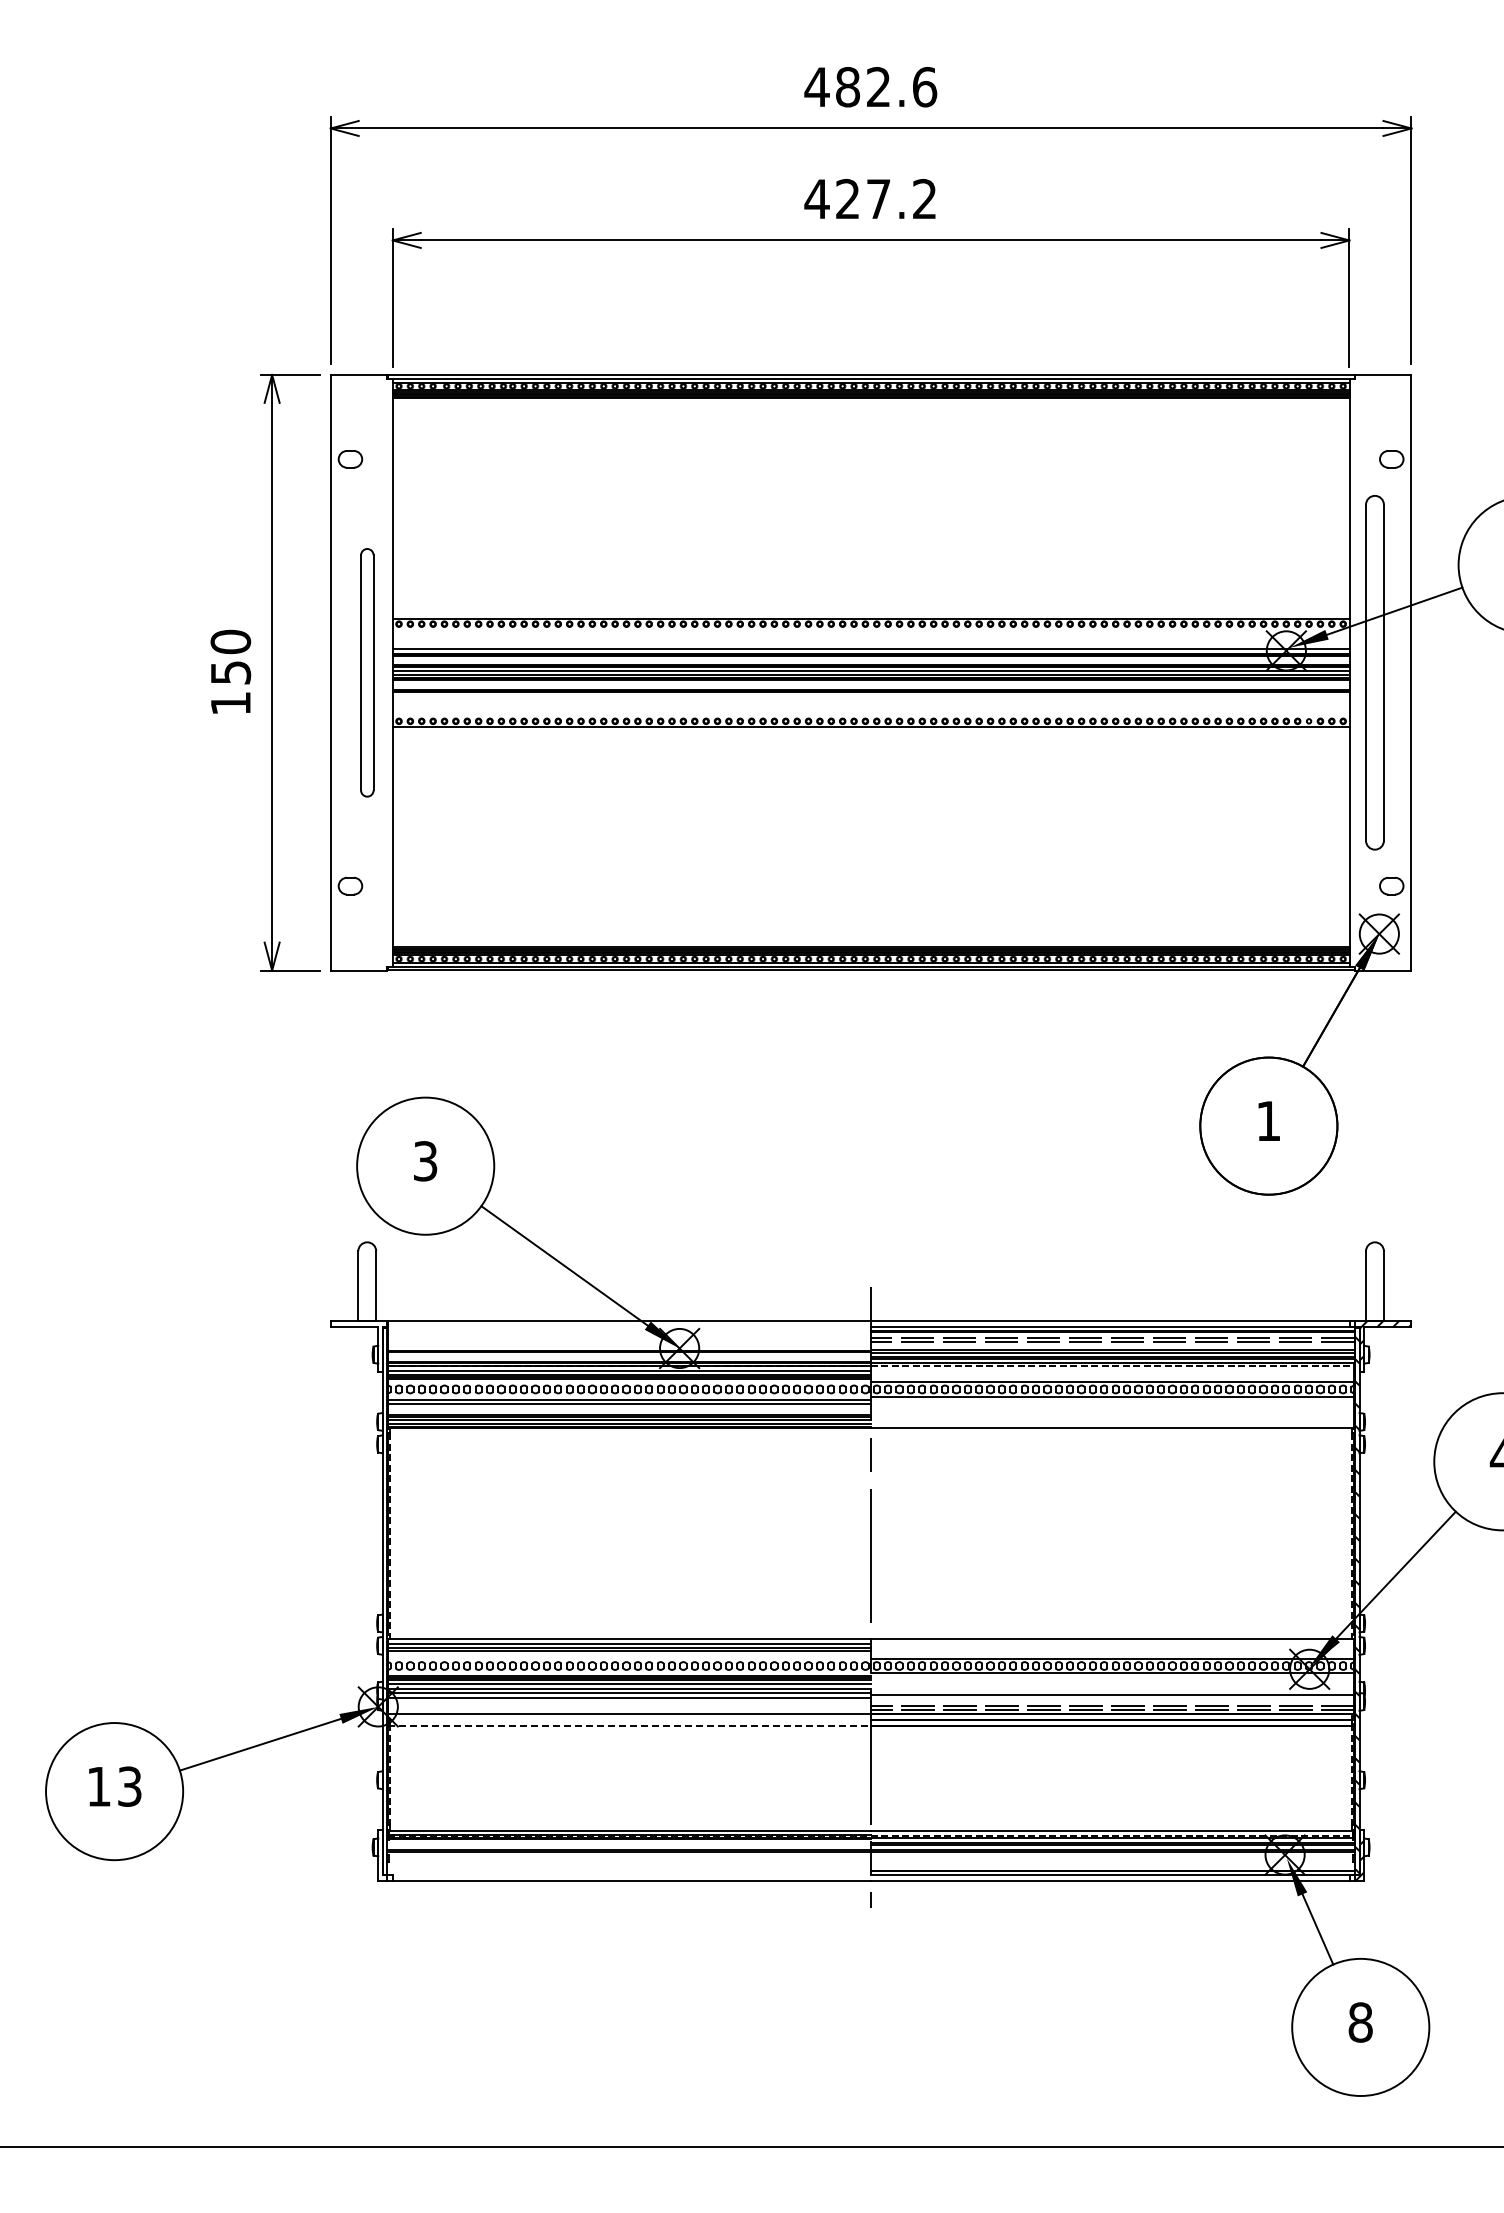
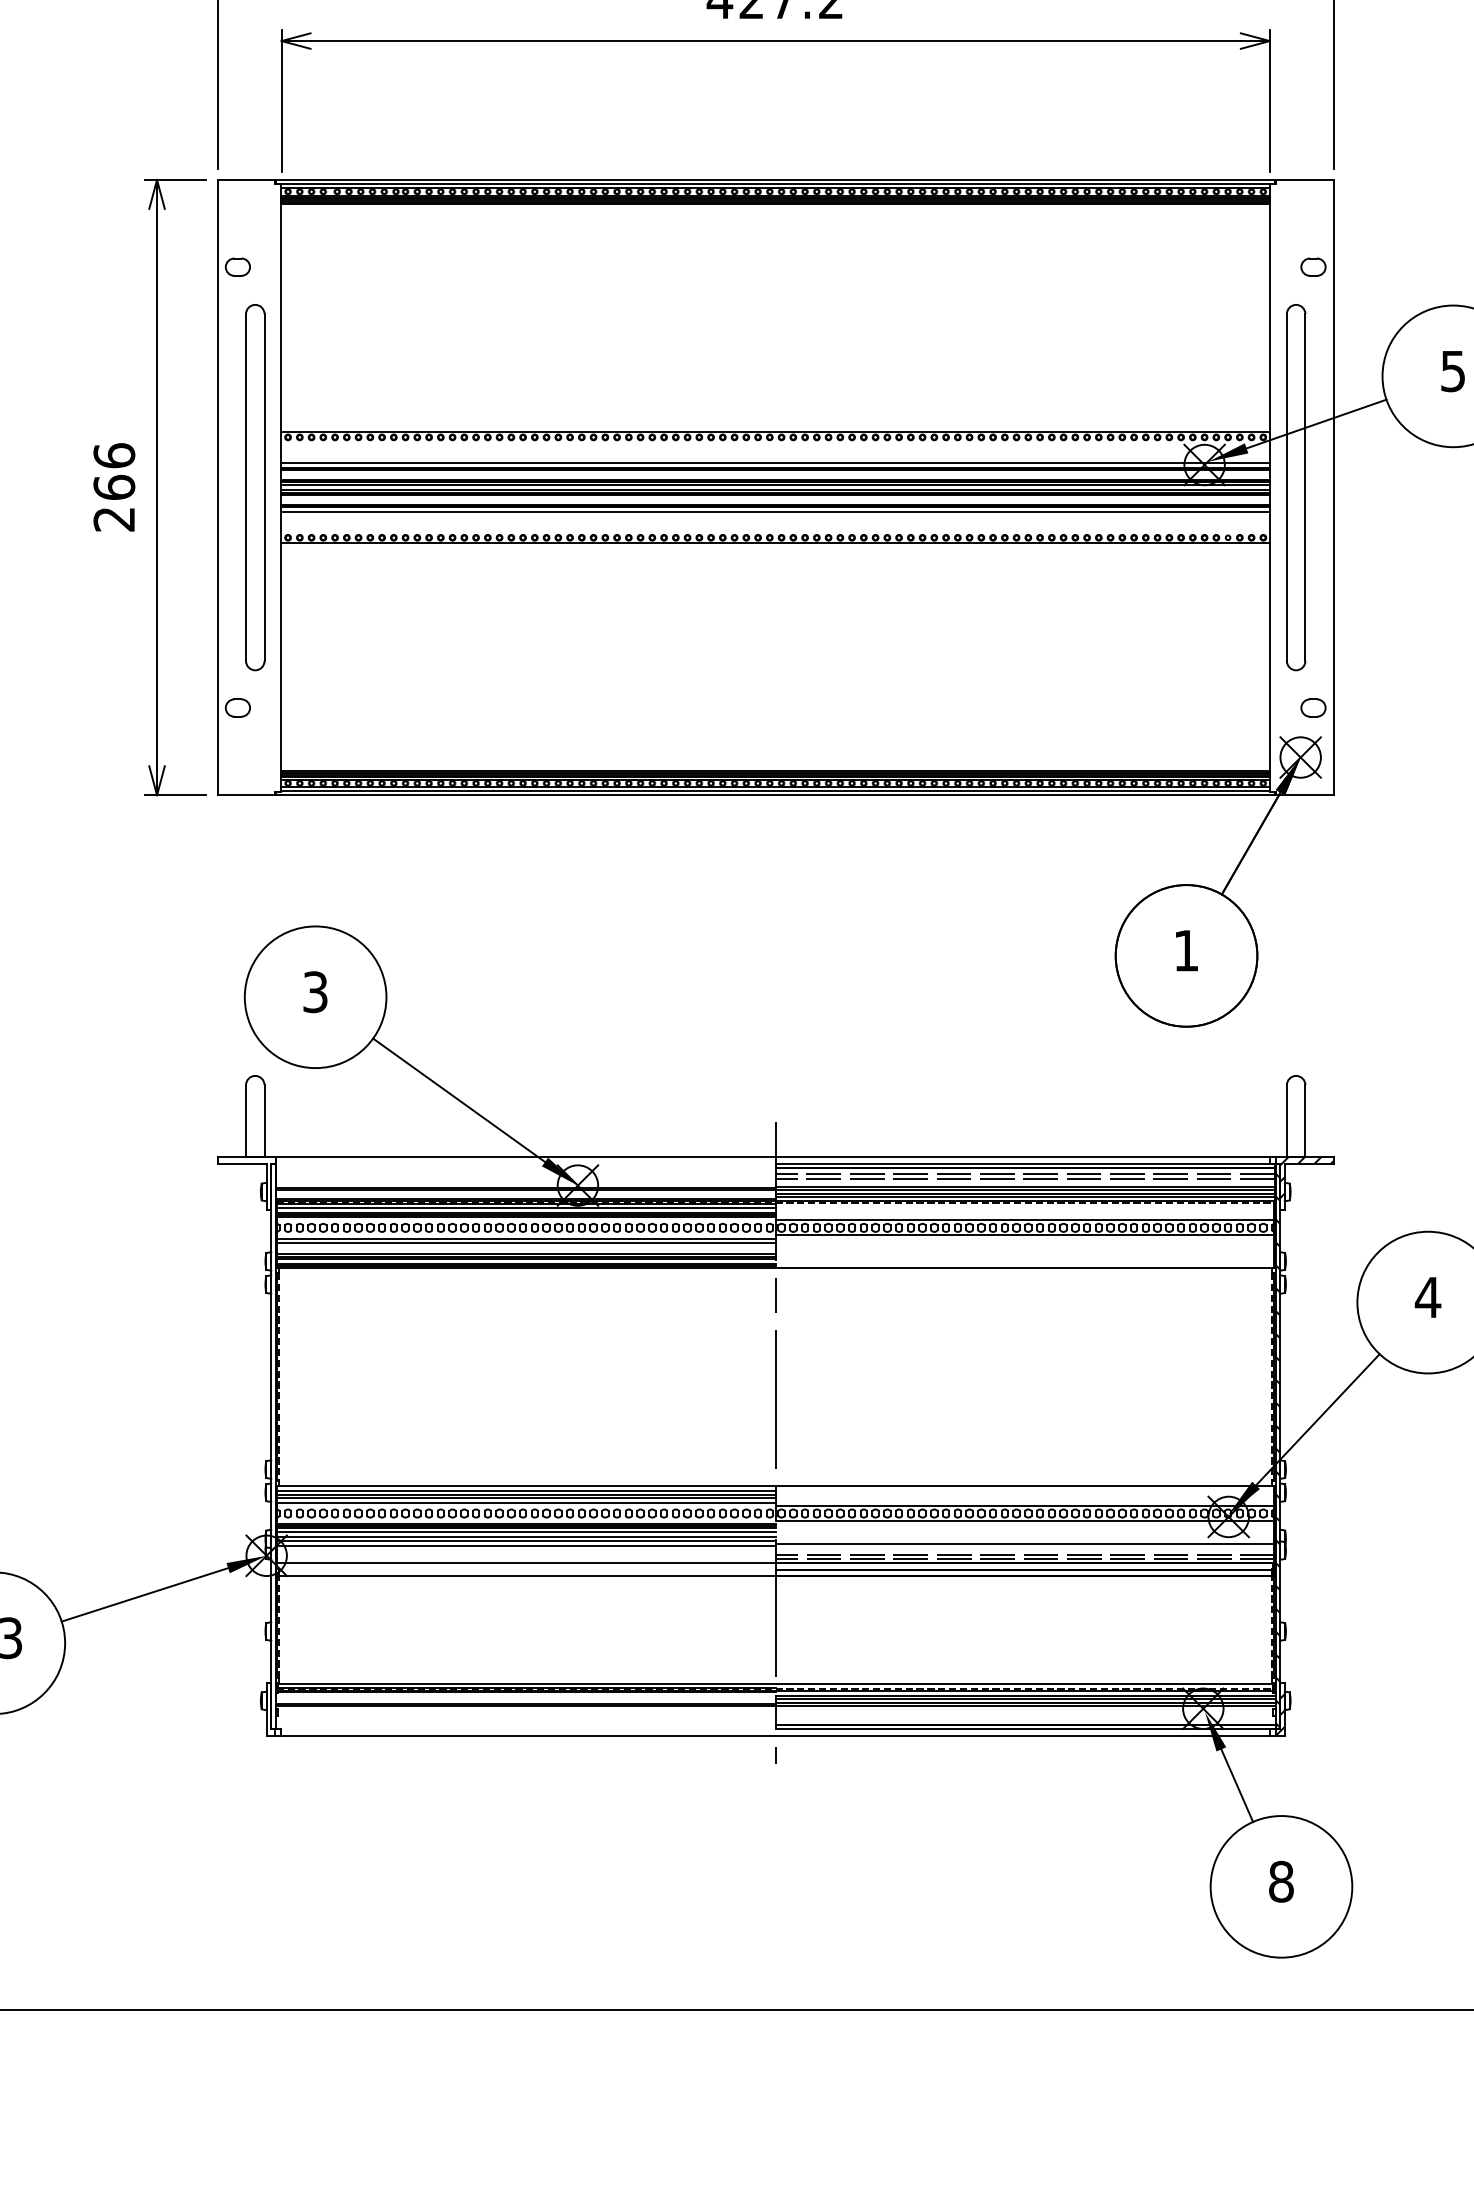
text: (230, 672) -> (114, 487), 150 -> 266
part: (367, 672) -> (255, 487), size x1.43
line: (870, 696) -> (775, 512), added
line: (629, 1655) -> (526, 1502), added
line: (629, 1726) -> (526, 1576), dashed -> solid

